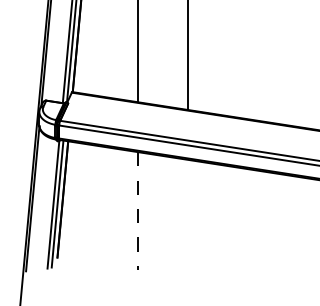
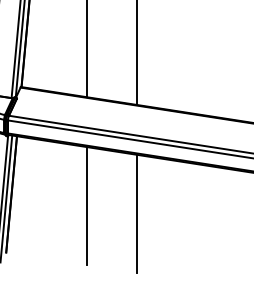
line: (137, 211) -> (86, 206), dashed -> solid
line: (188, 218) -> (137, 213), added

